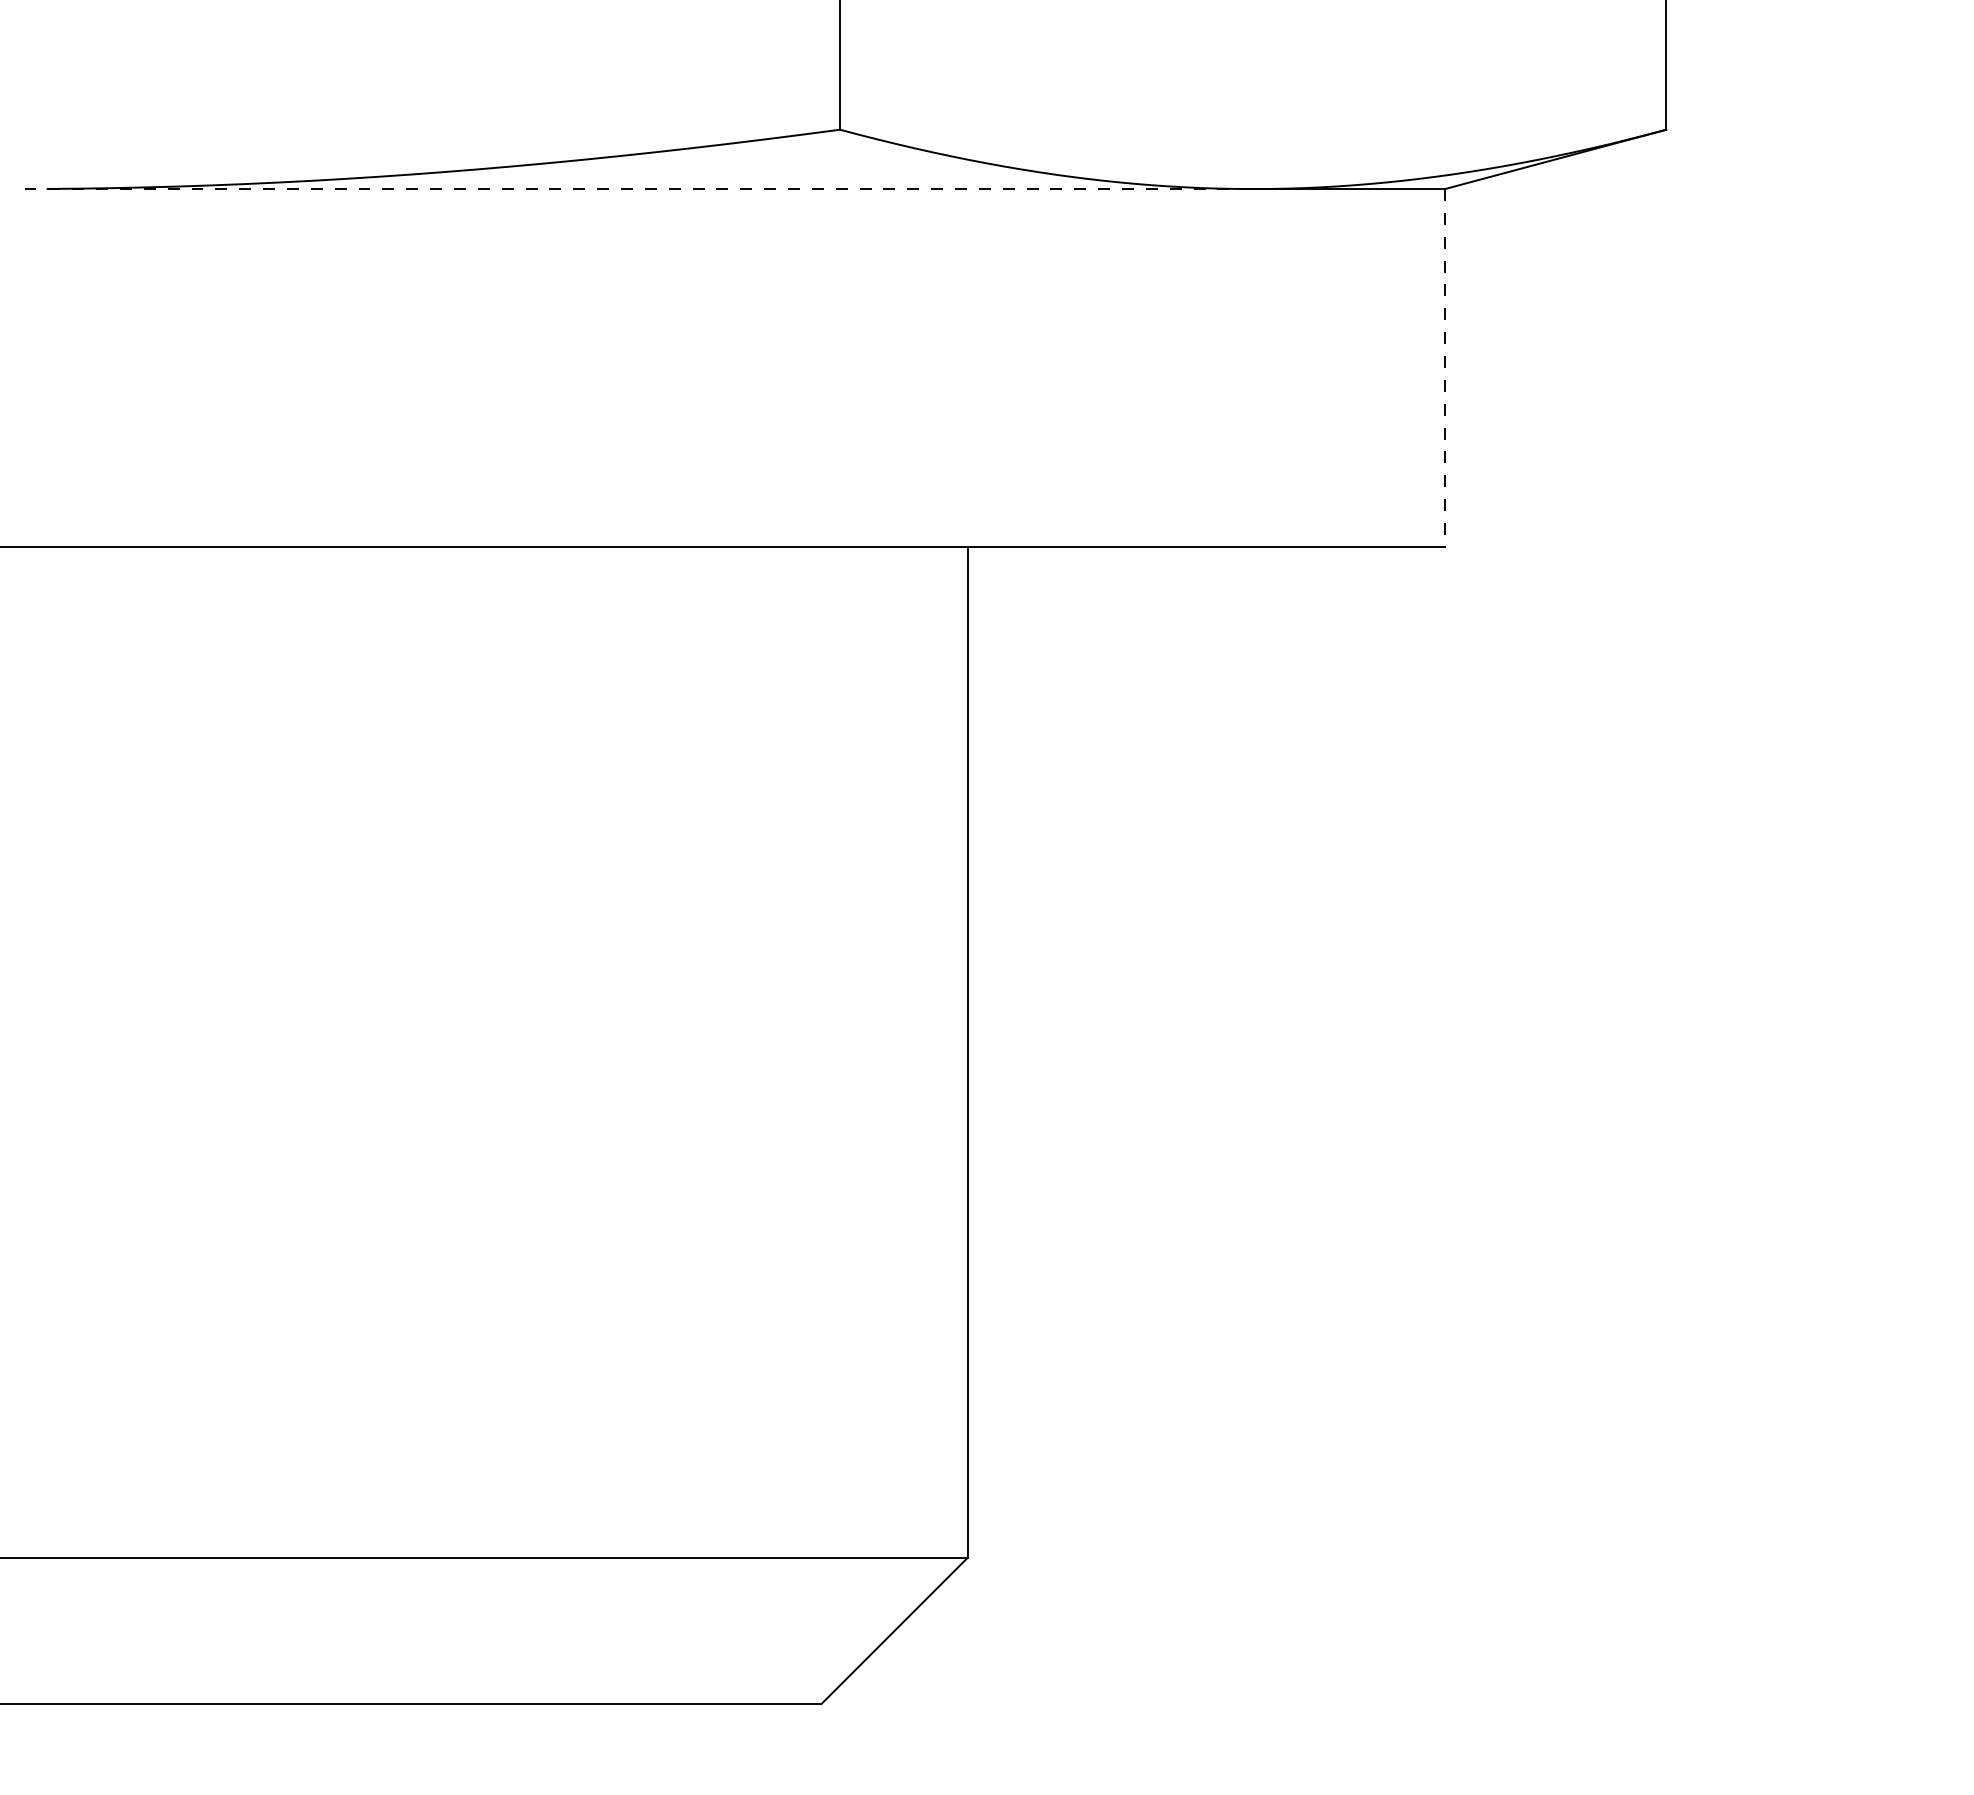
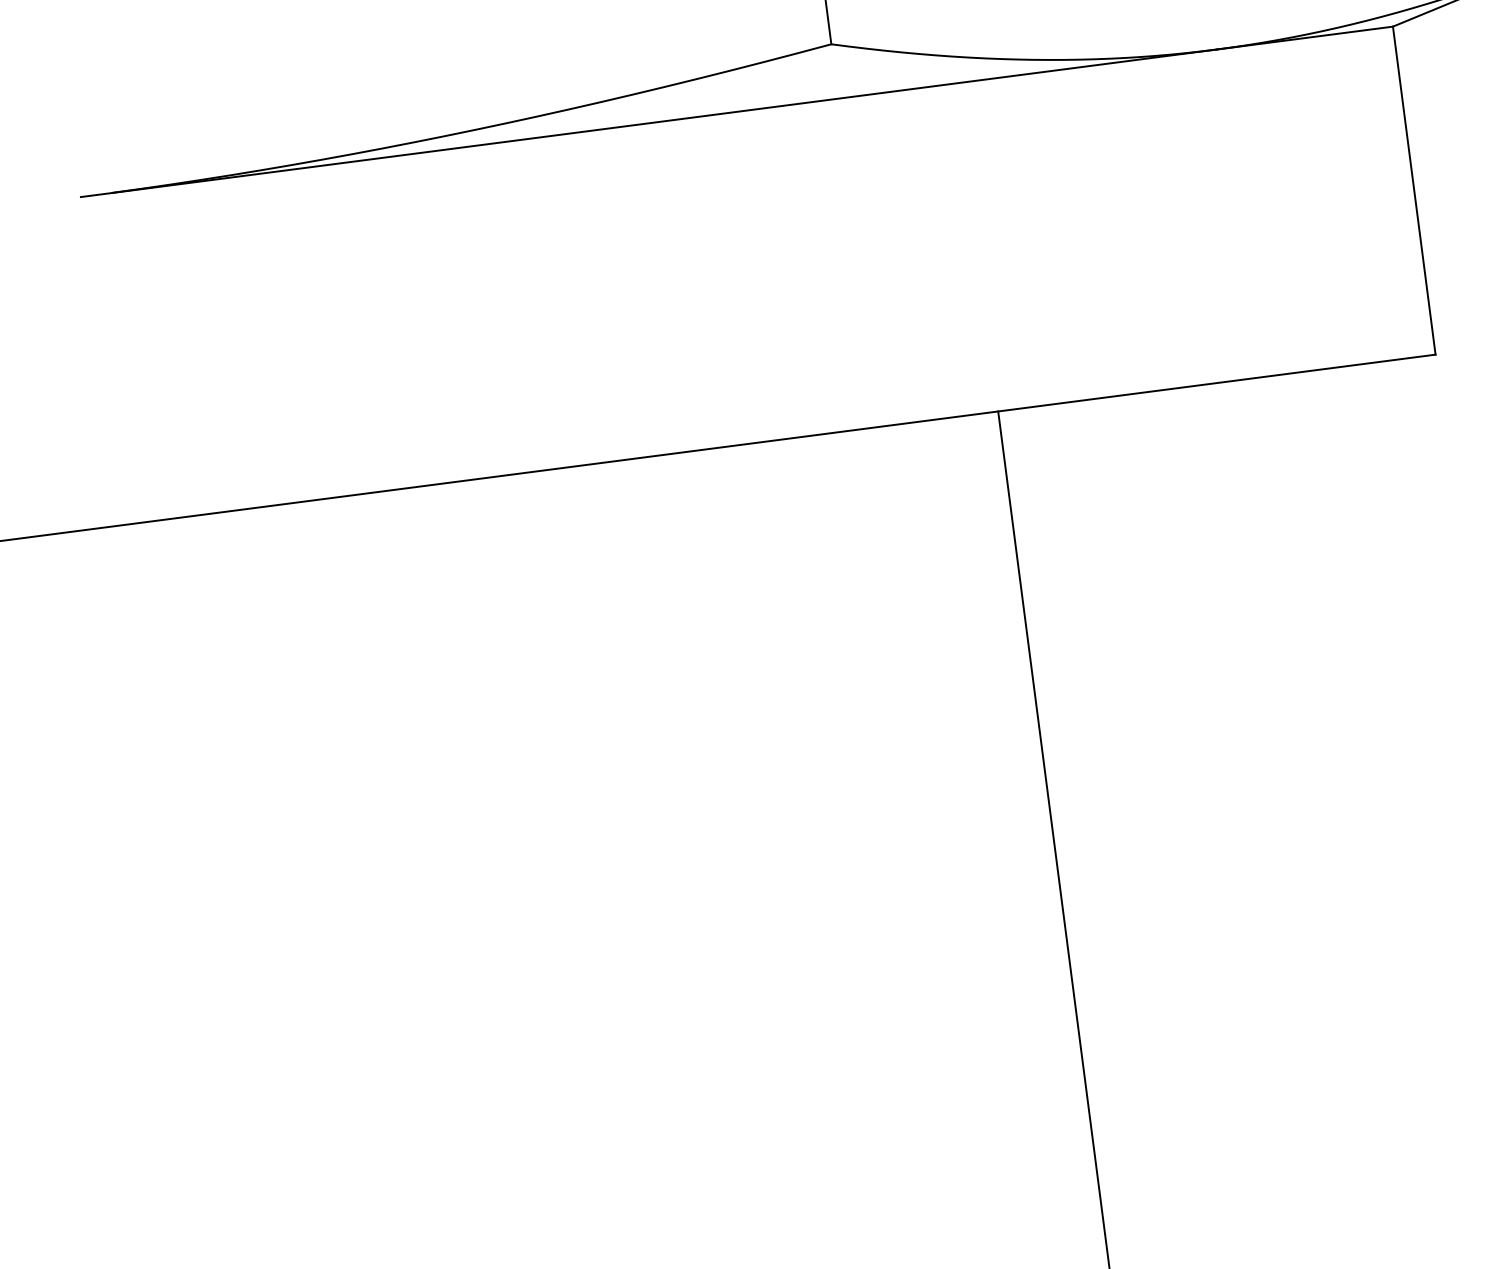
line: (633, 189) -> (649, 123), dashed -> solid
line: (1444, 368) -> (1413, 191), dashed -> solid

